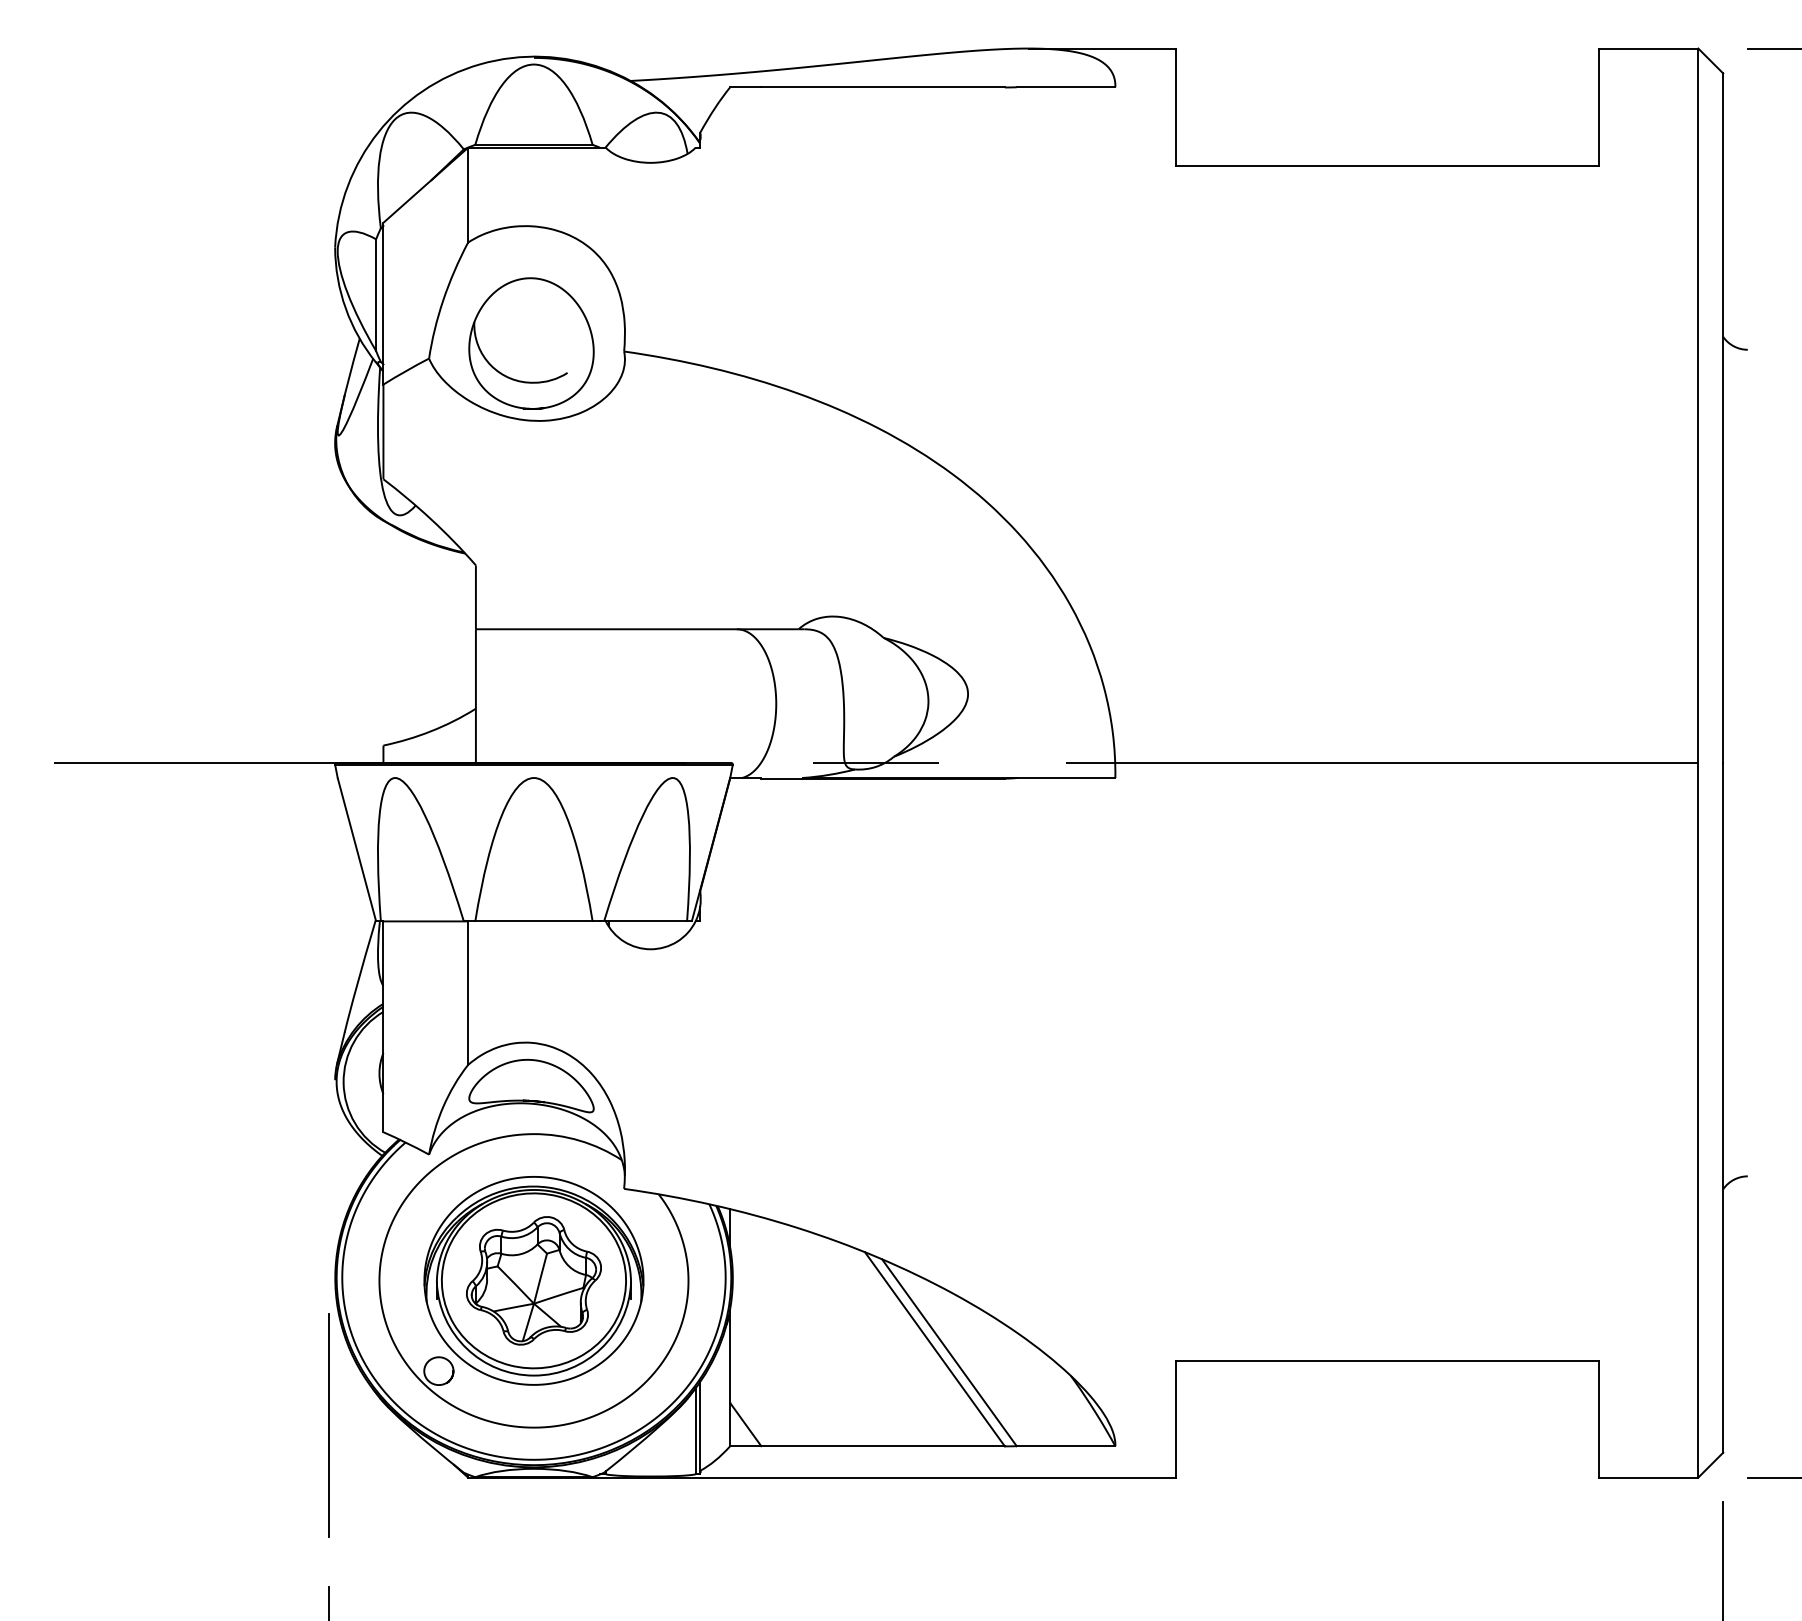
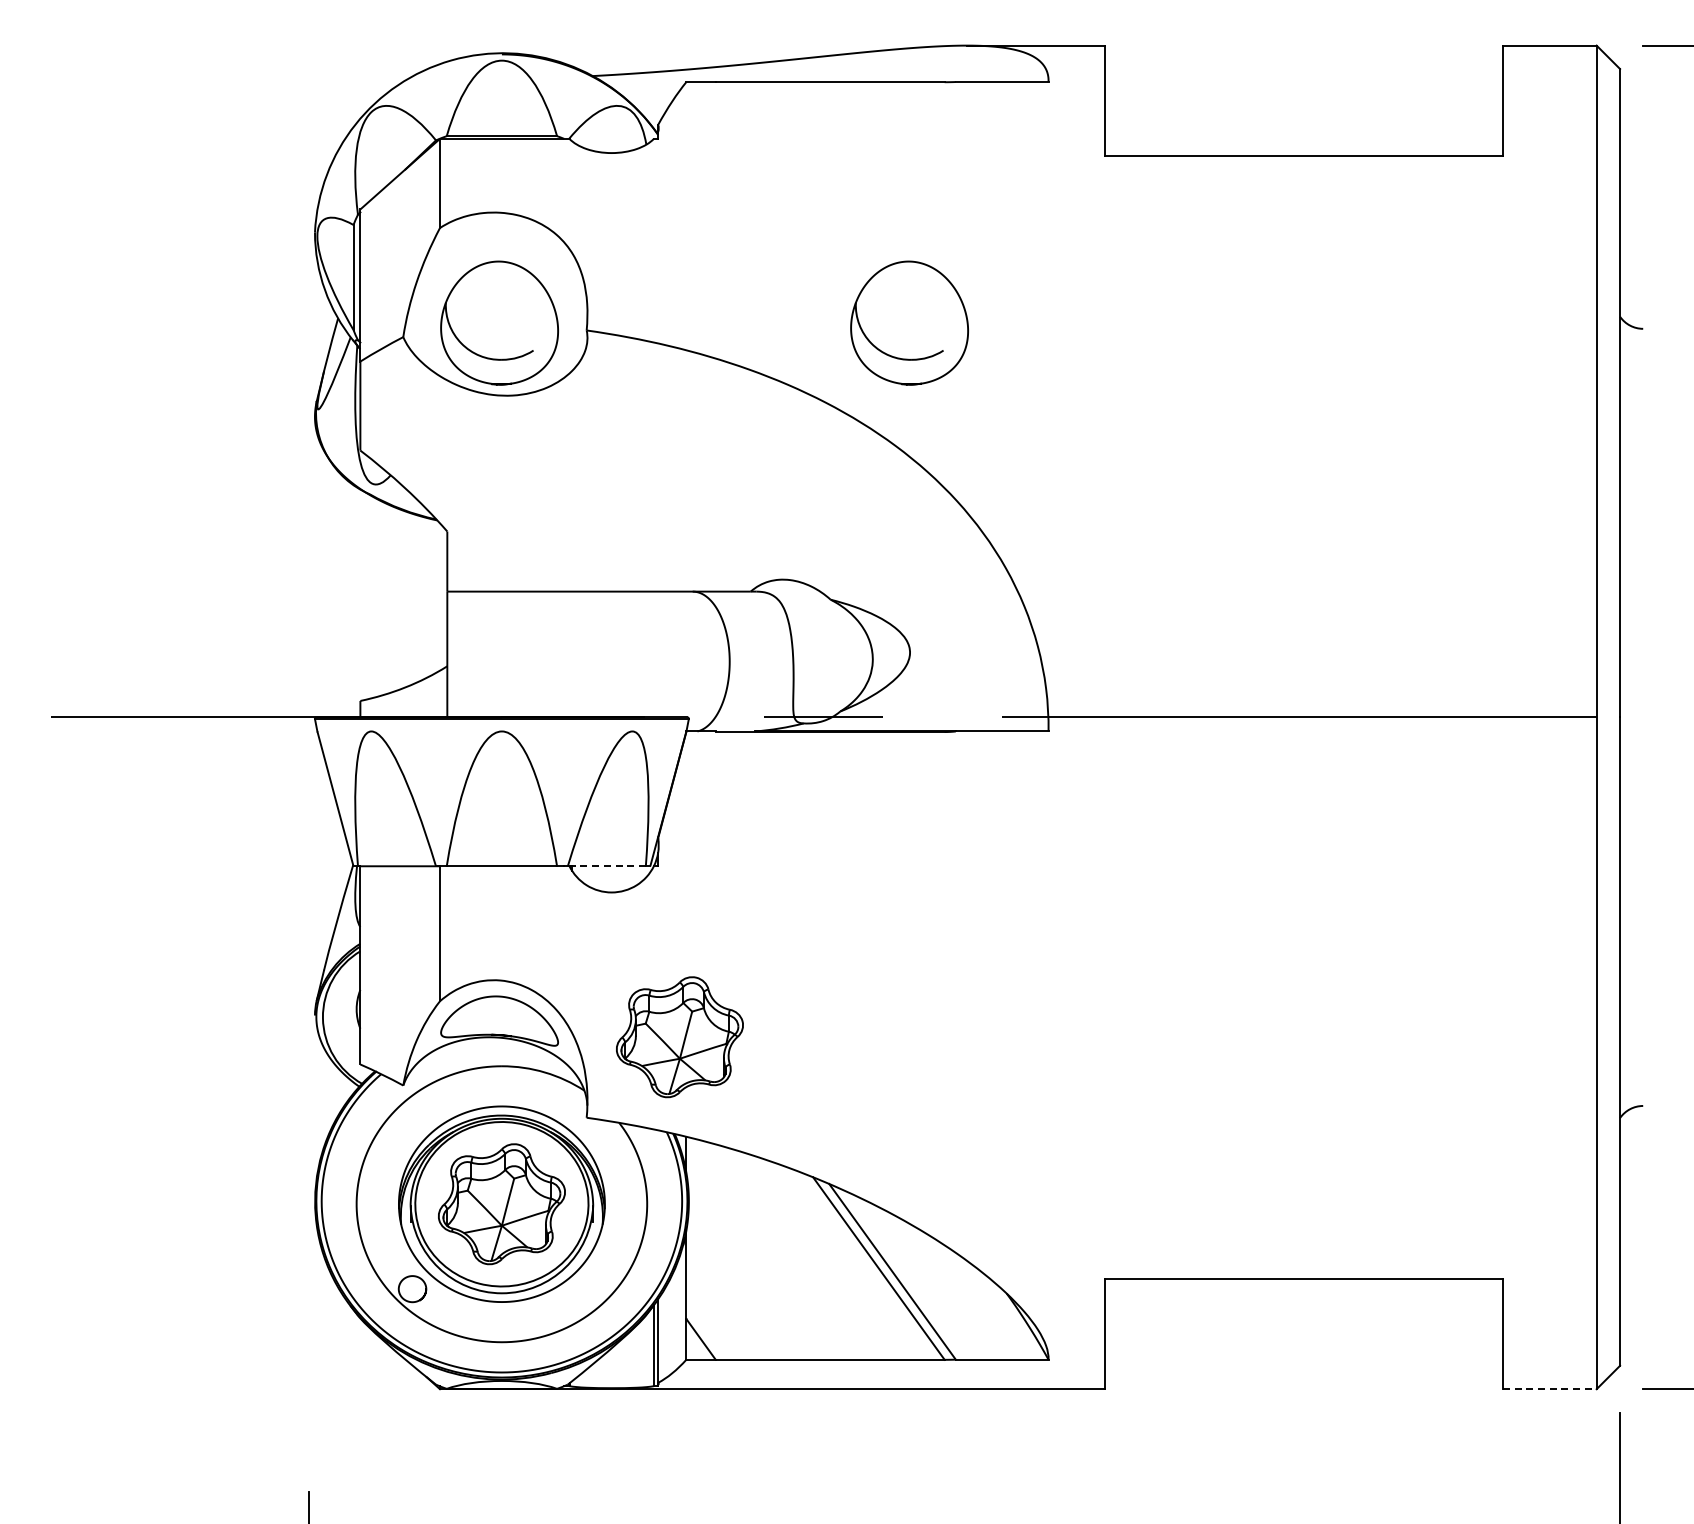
part: (967, 343) -> (909, 322), added
line: (646, 921) -> (607, 866), solid -> dashed
part: (722, 1103) -> (679, 1037), added
line: (329, 1424) -> (309, 1339), removed
line: (1648, 1477) -> (1549, 1389), solid -> dashed

